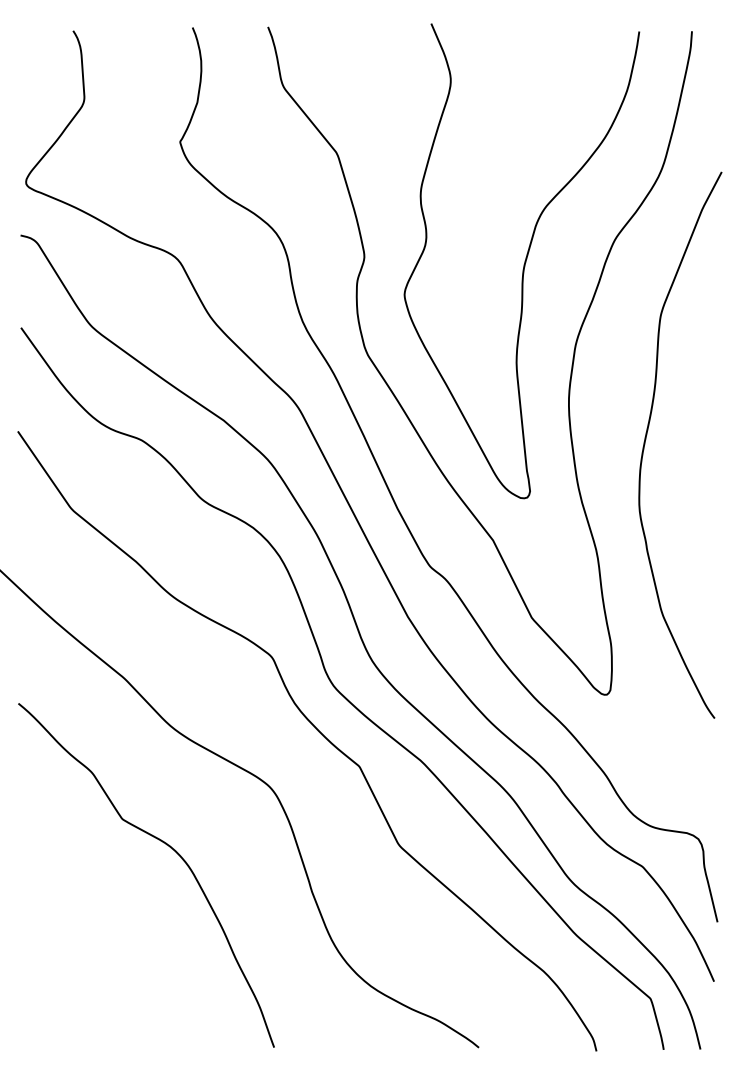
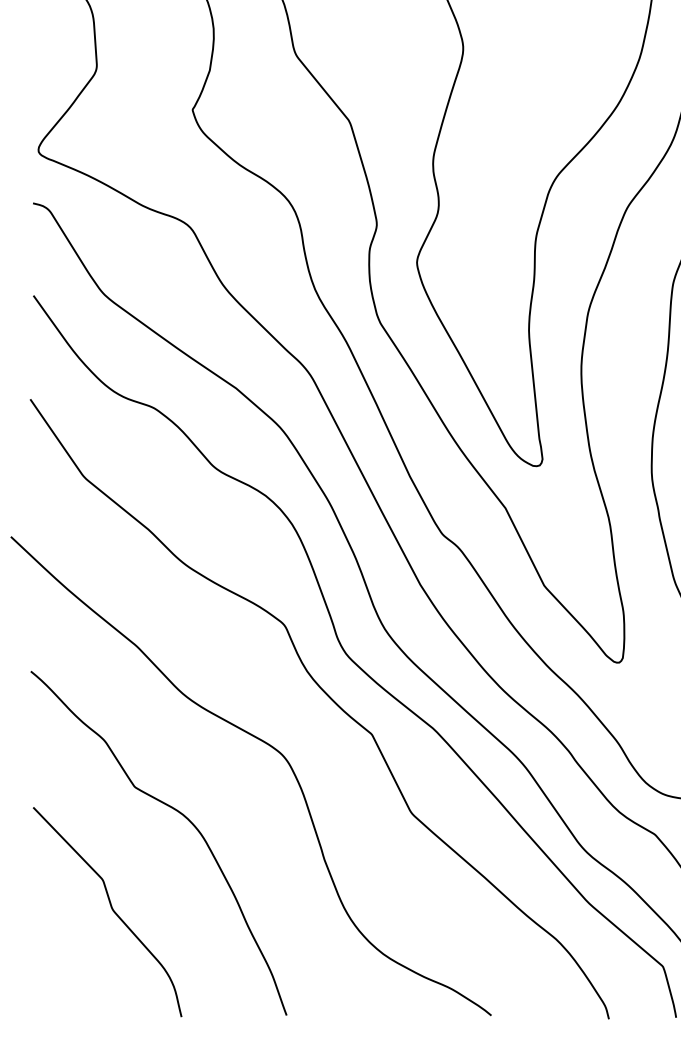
curve: (99, 942) -> (111, 910), added

